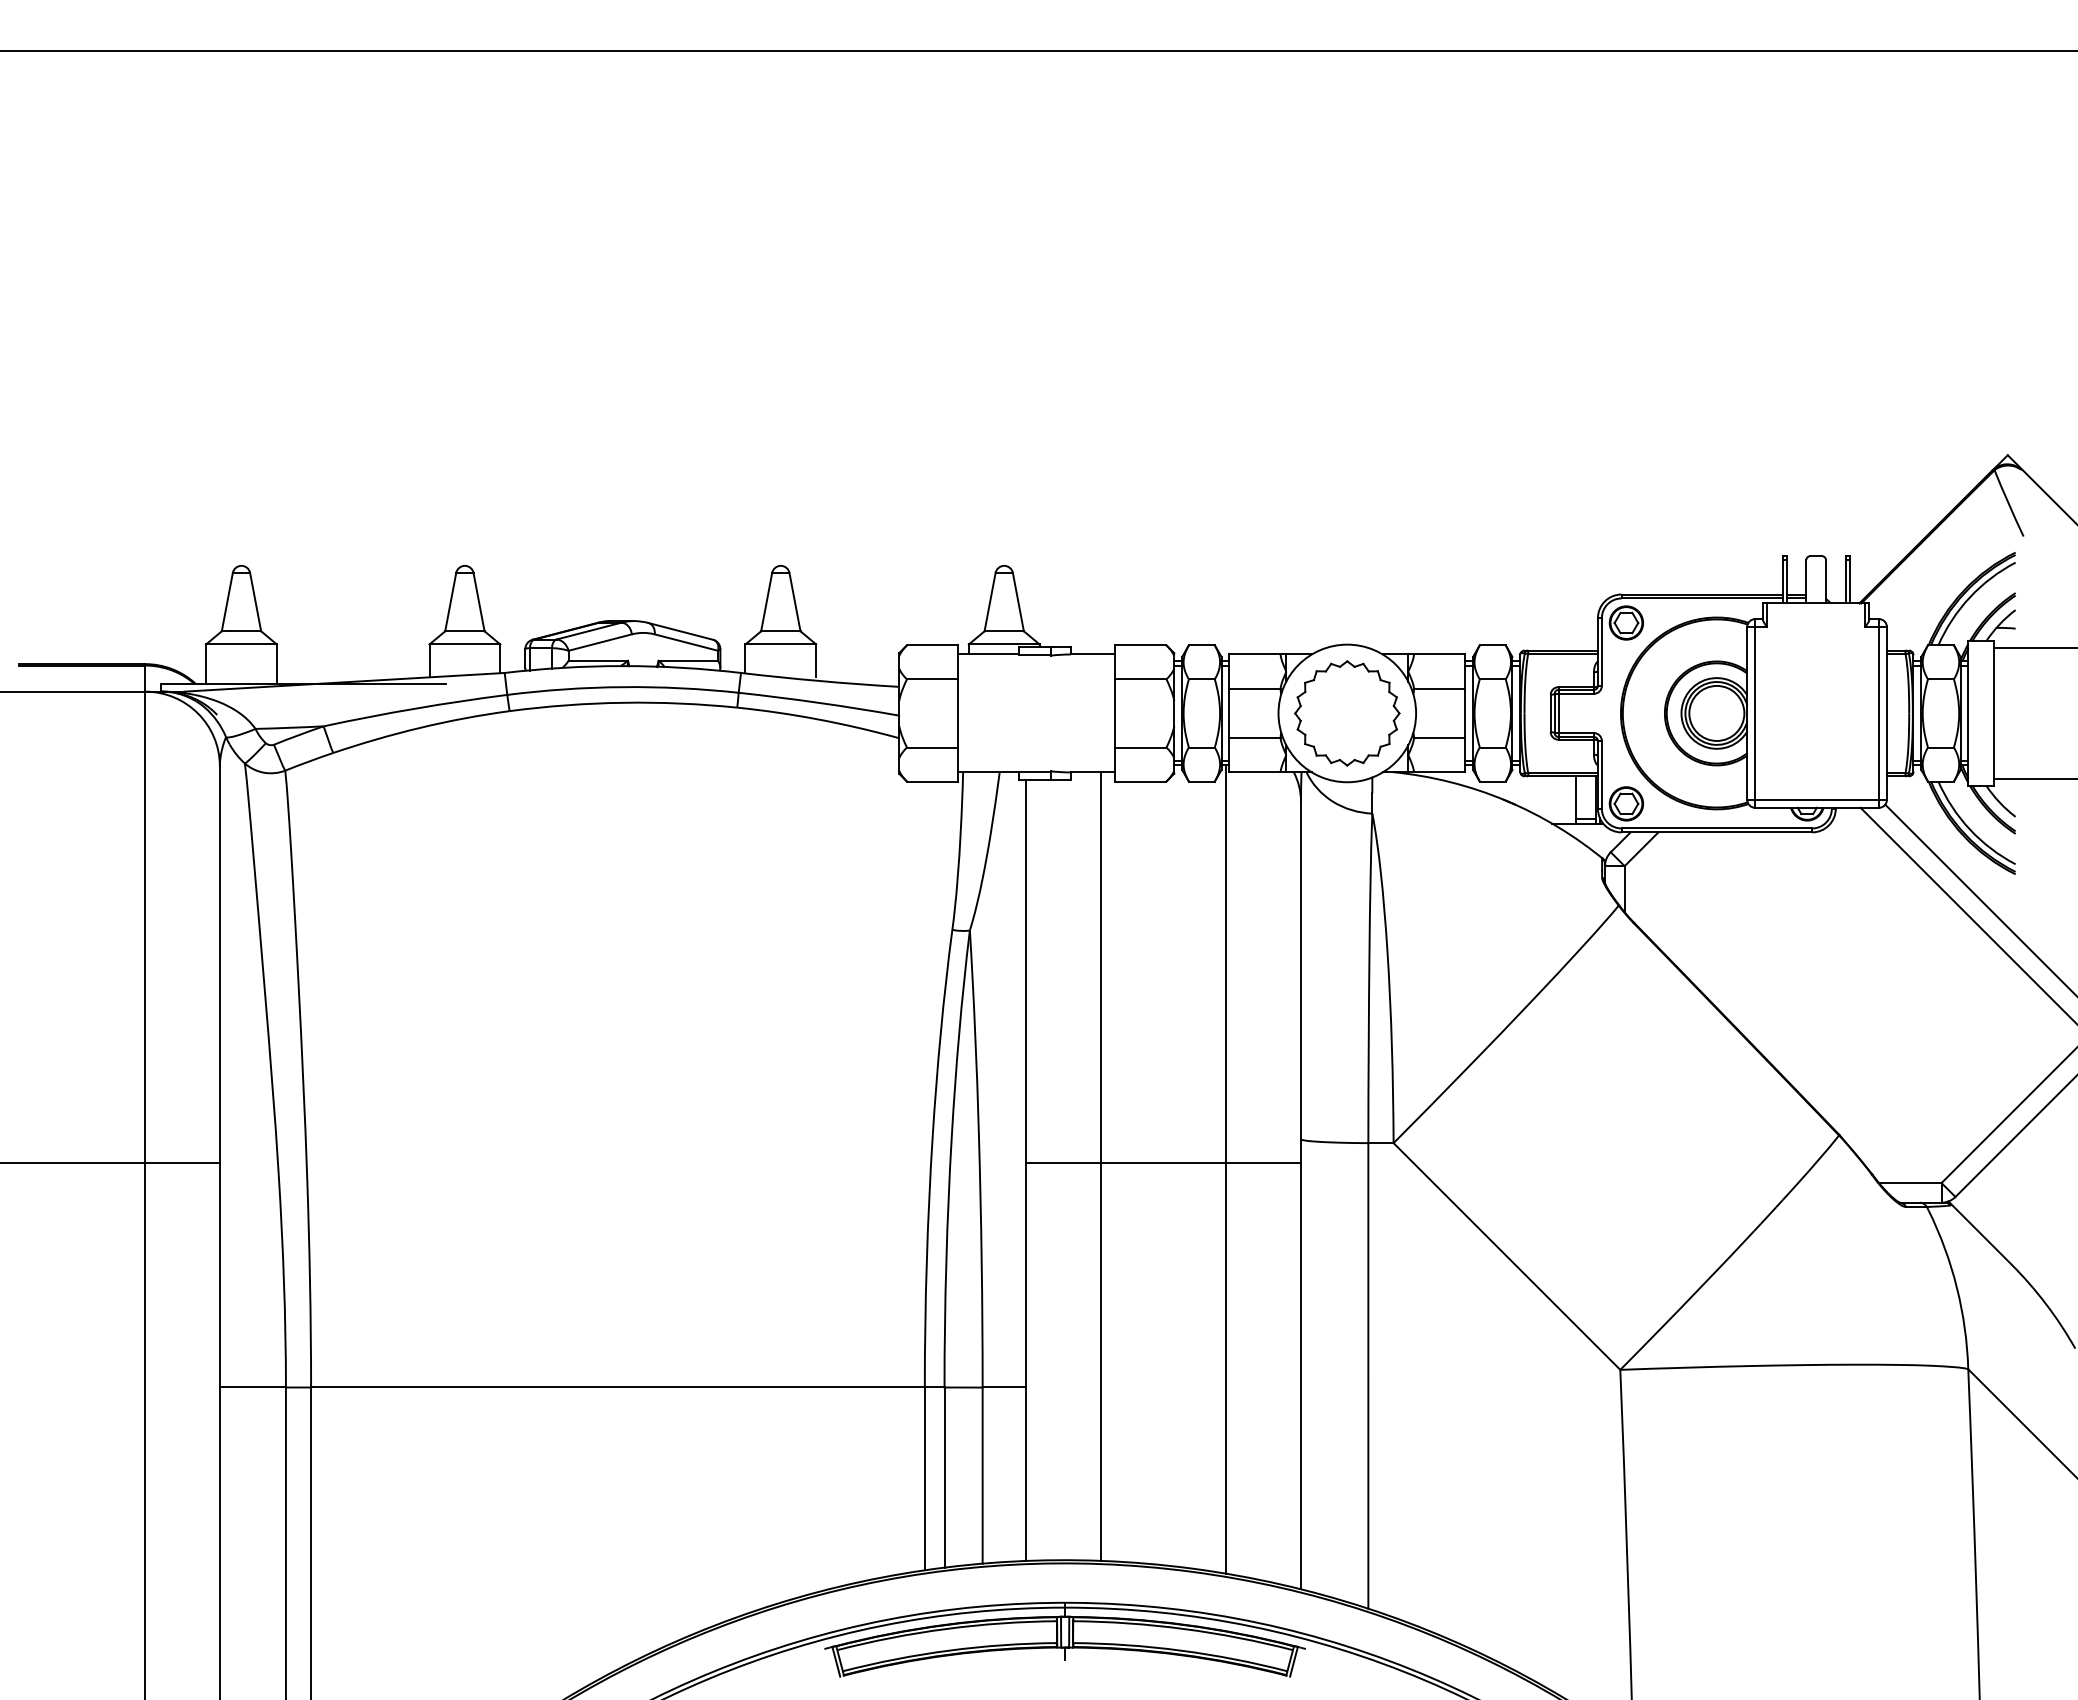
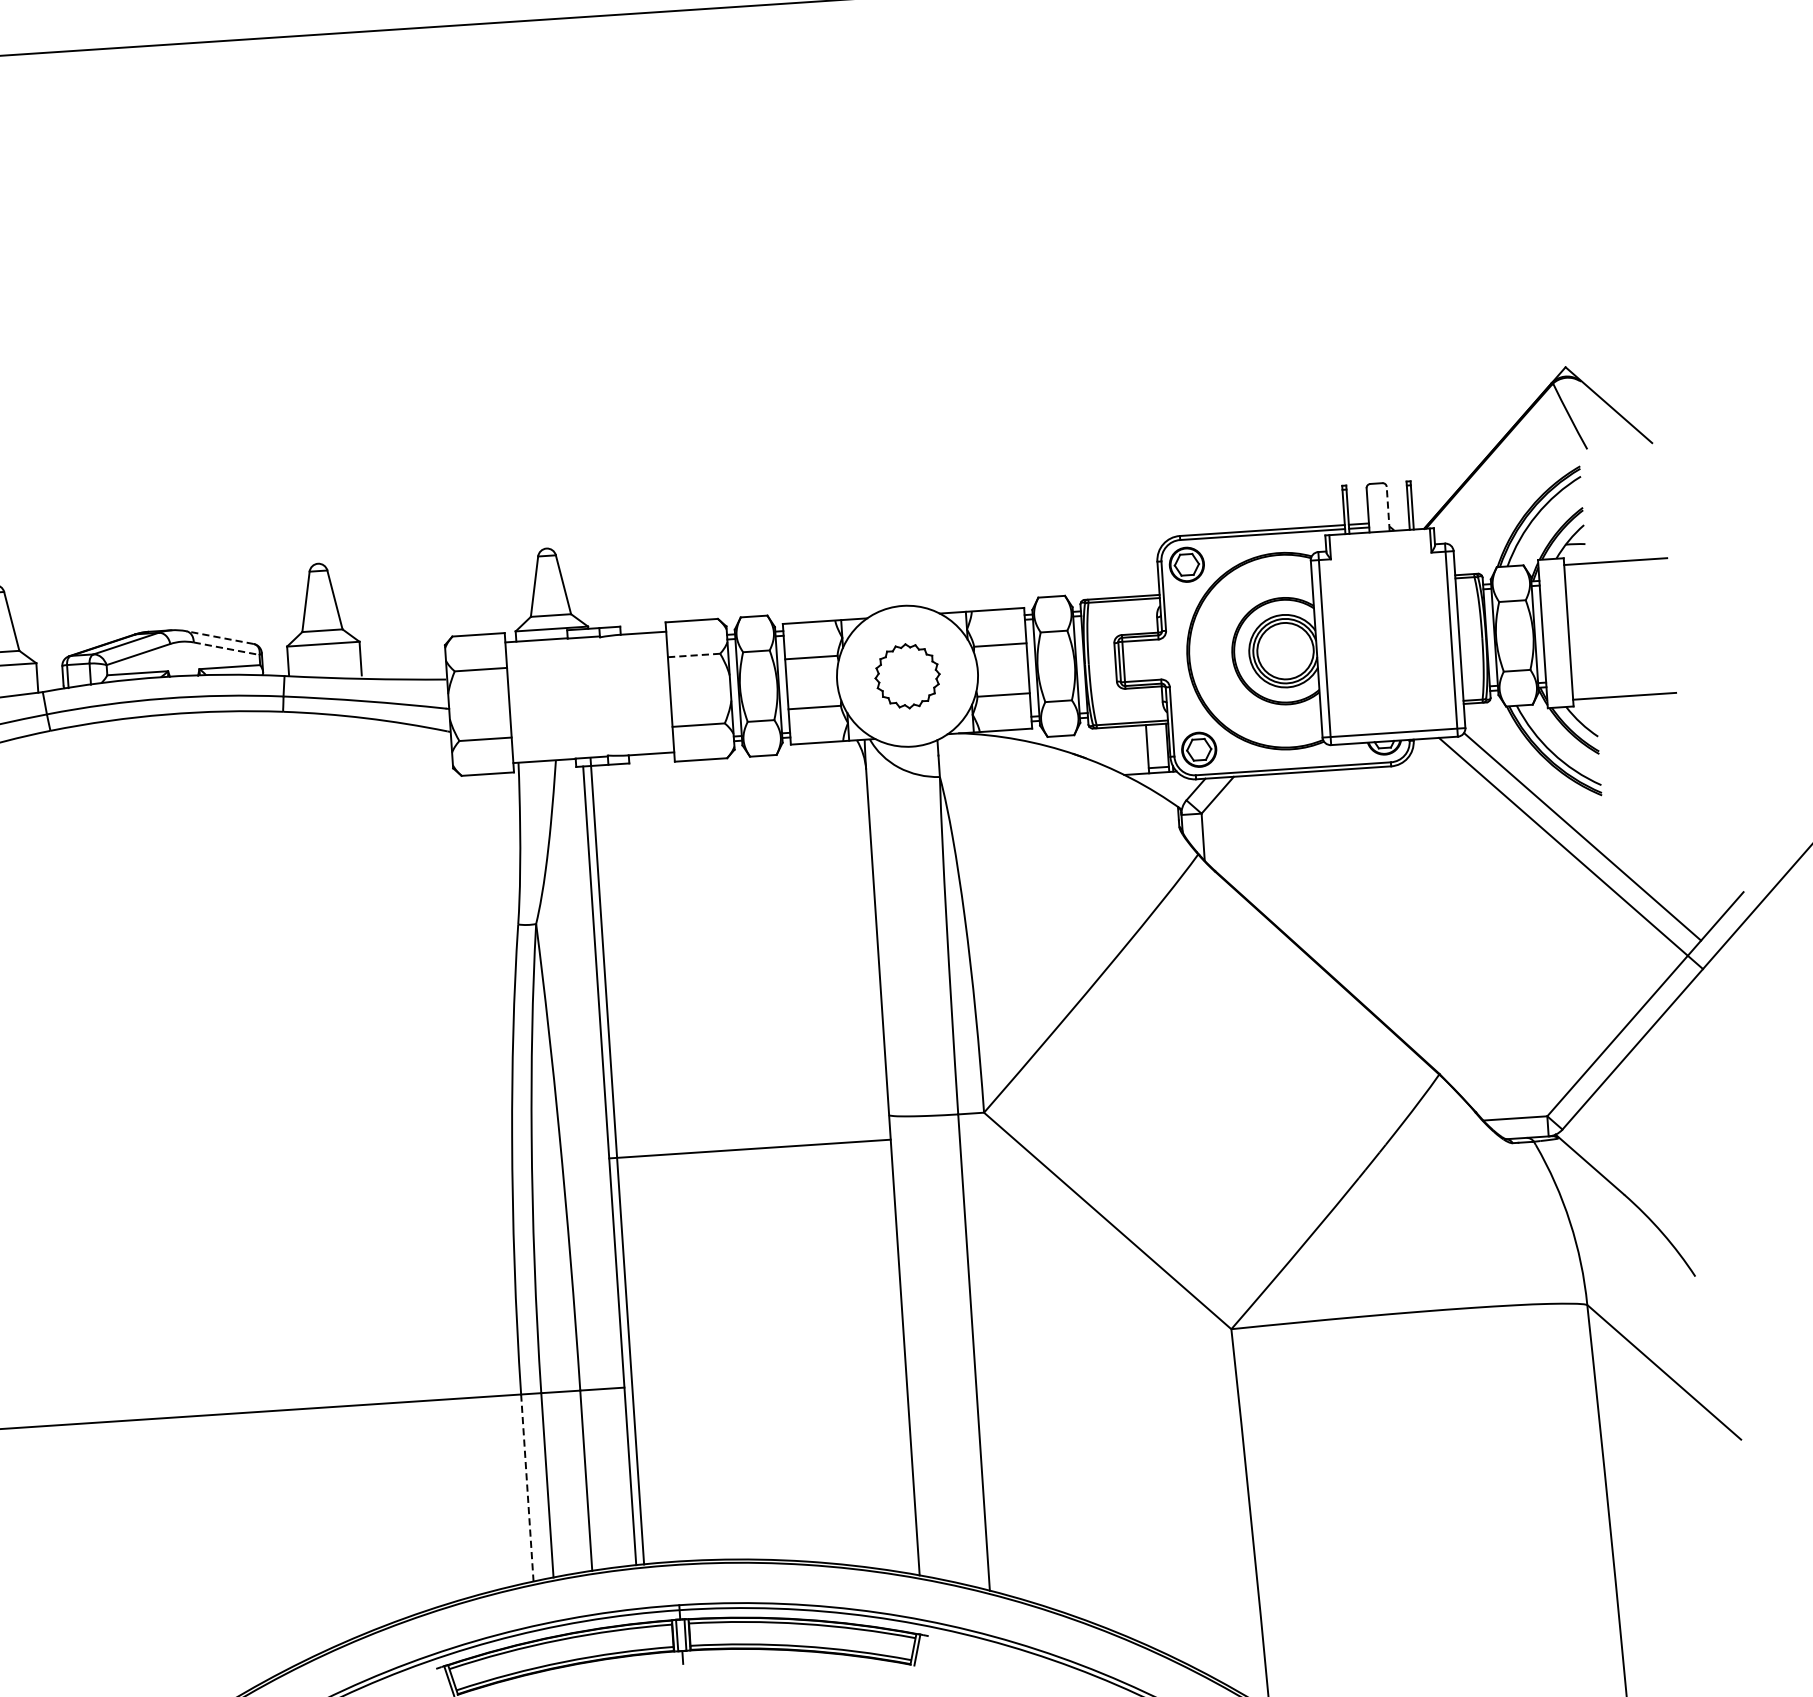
line: (1825, 581) -> (1387, 508), solid -> dashed
line: (680, 631) -> (219, 637), solid -> dashed
line: (686, 642) -> (226, 648), solid -> dashed
line: (1140, 679) -> (693, 655), solid -> dashed
part: (1347, 713) -> (907, 676), size x0.6
line: (1100, 1166) -> (617, 1161), moved
line: (1226, 1169) -> (814, 1151), removed
line: (924, 1478) -> (526, 1487), solid -> dashed

